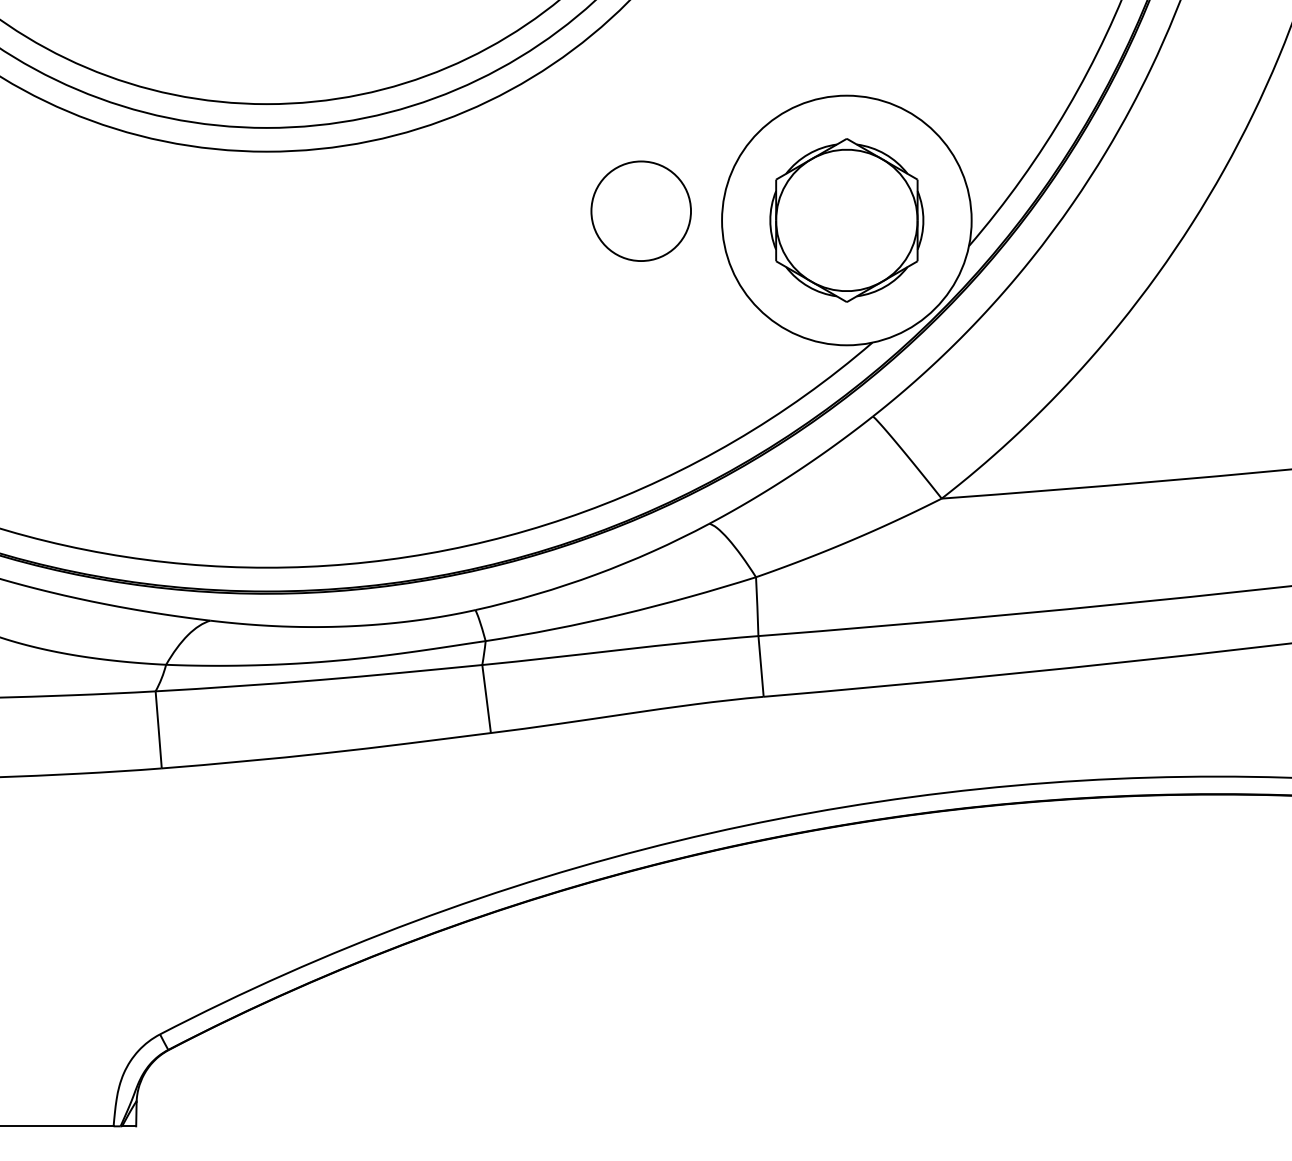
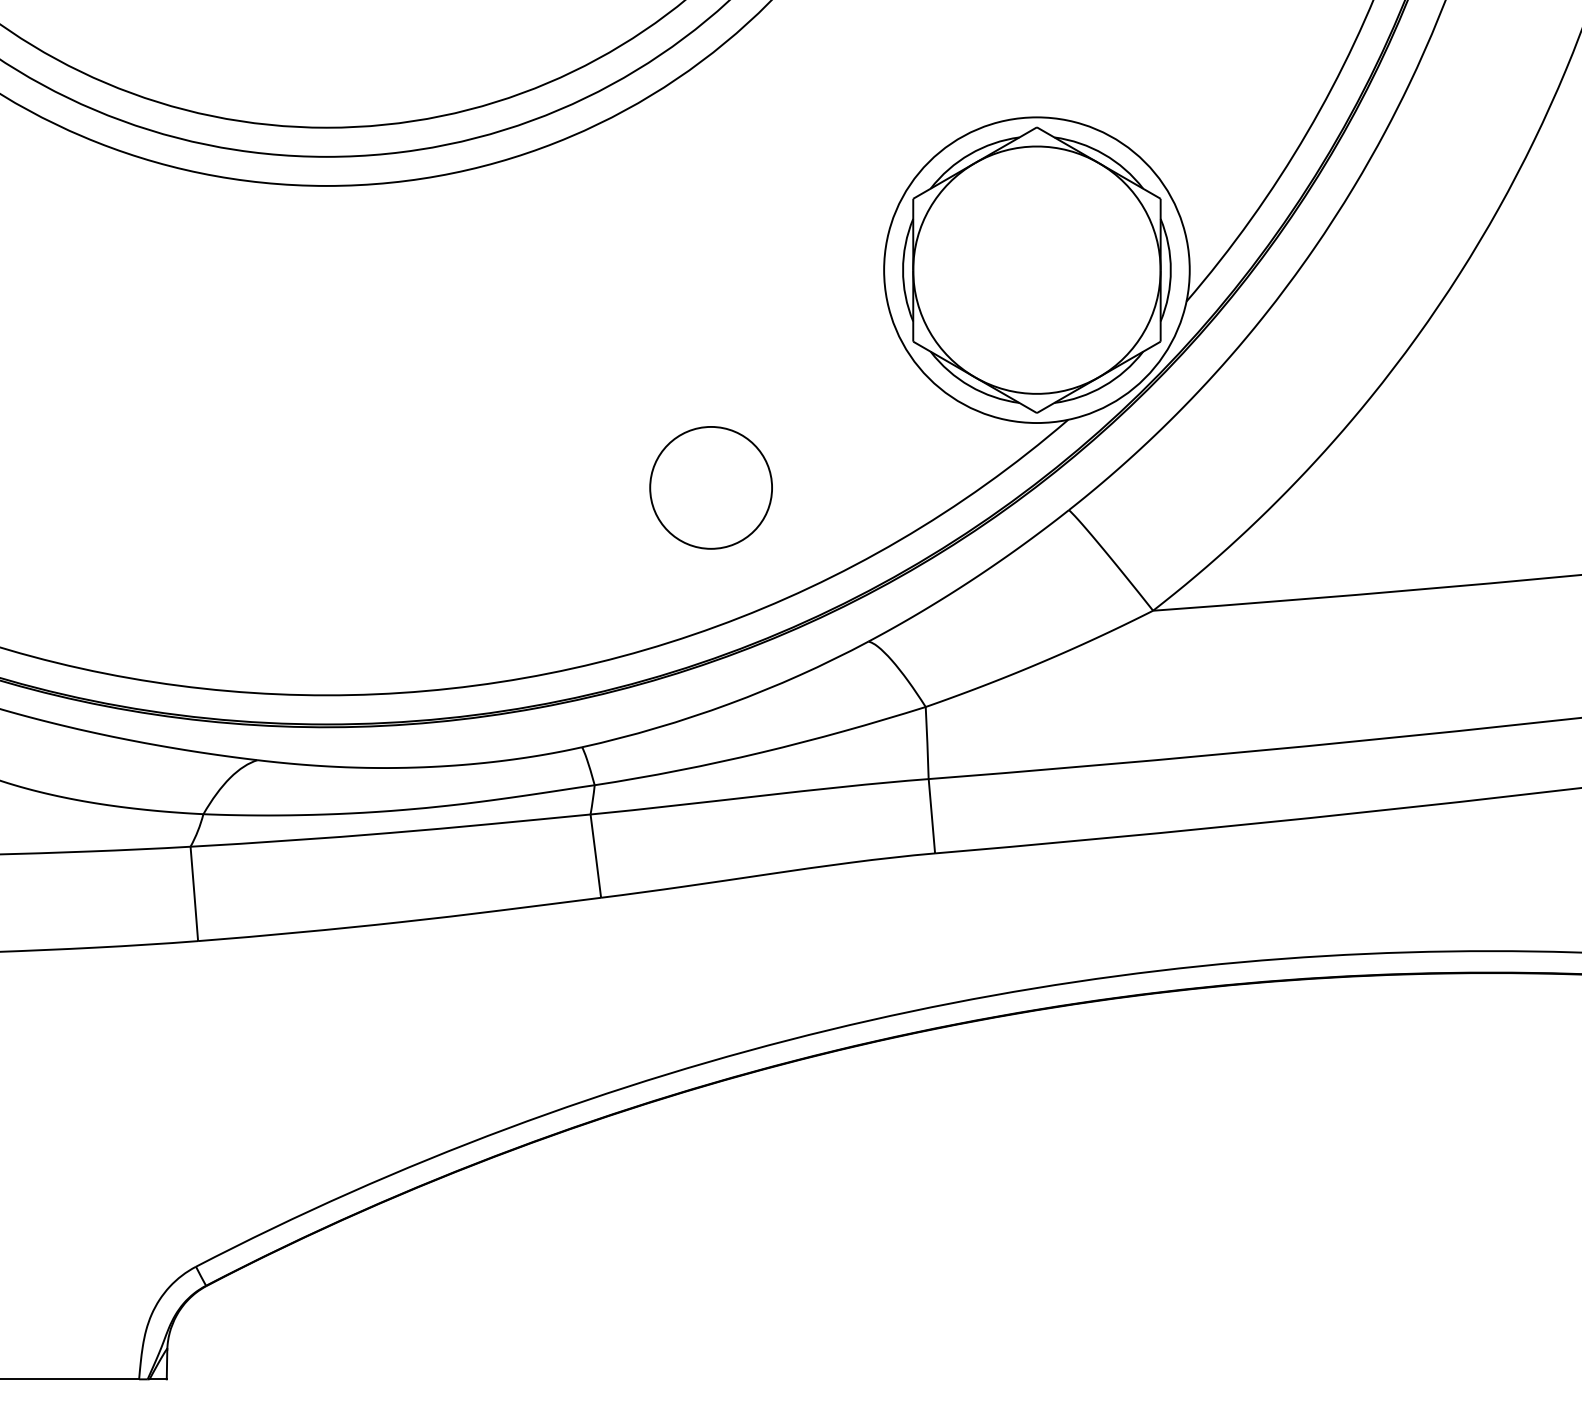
circle: (640, 210) -> (710, 487), moved
part: (846, 219) -> (1036, 269), size x1.43

